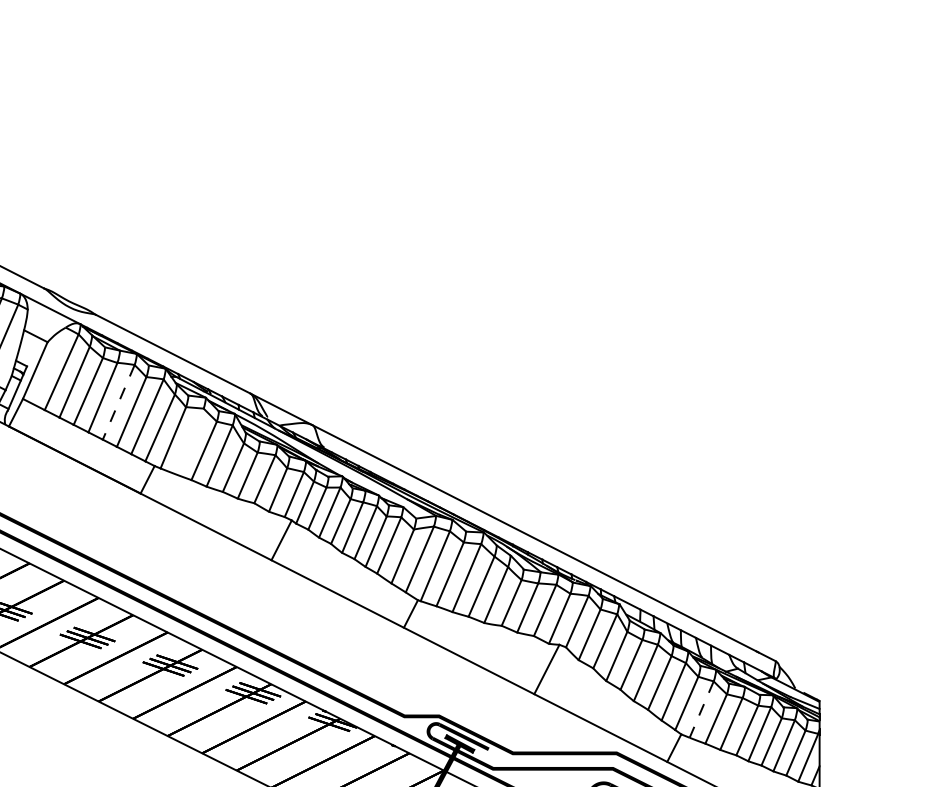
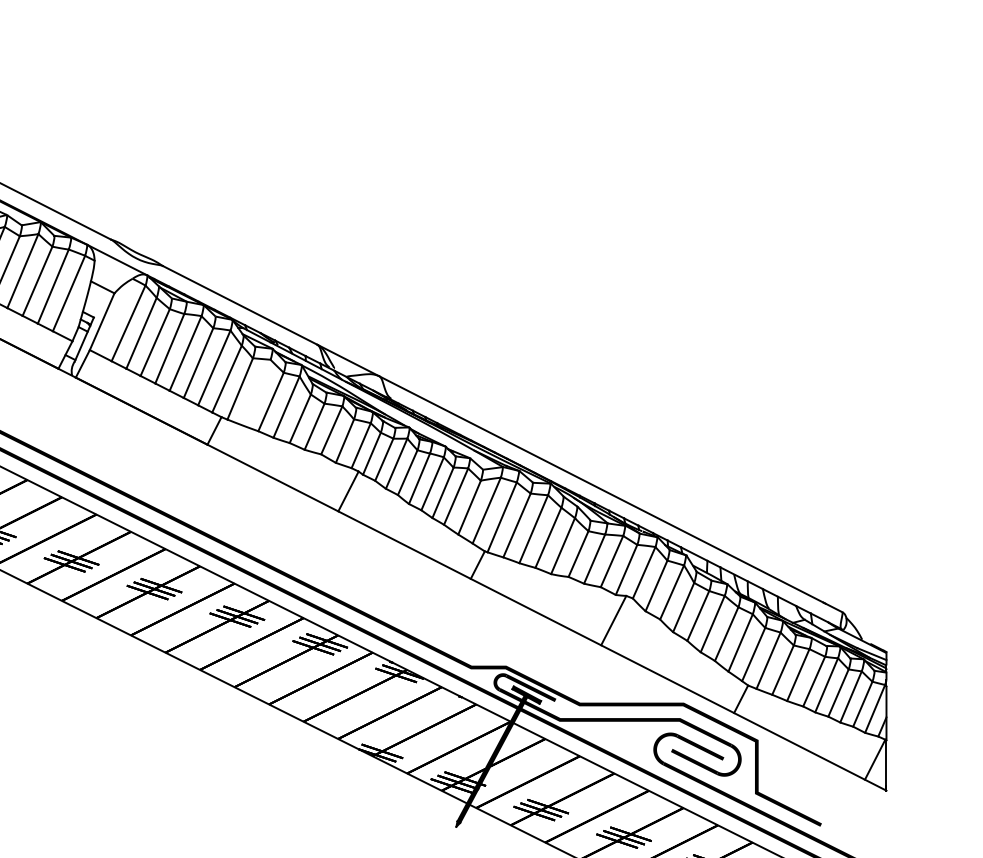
line: (118, 402) -> (185, 353), dashed -> solid
line: (701, 709) -> (768, 660), dashed -> solid

